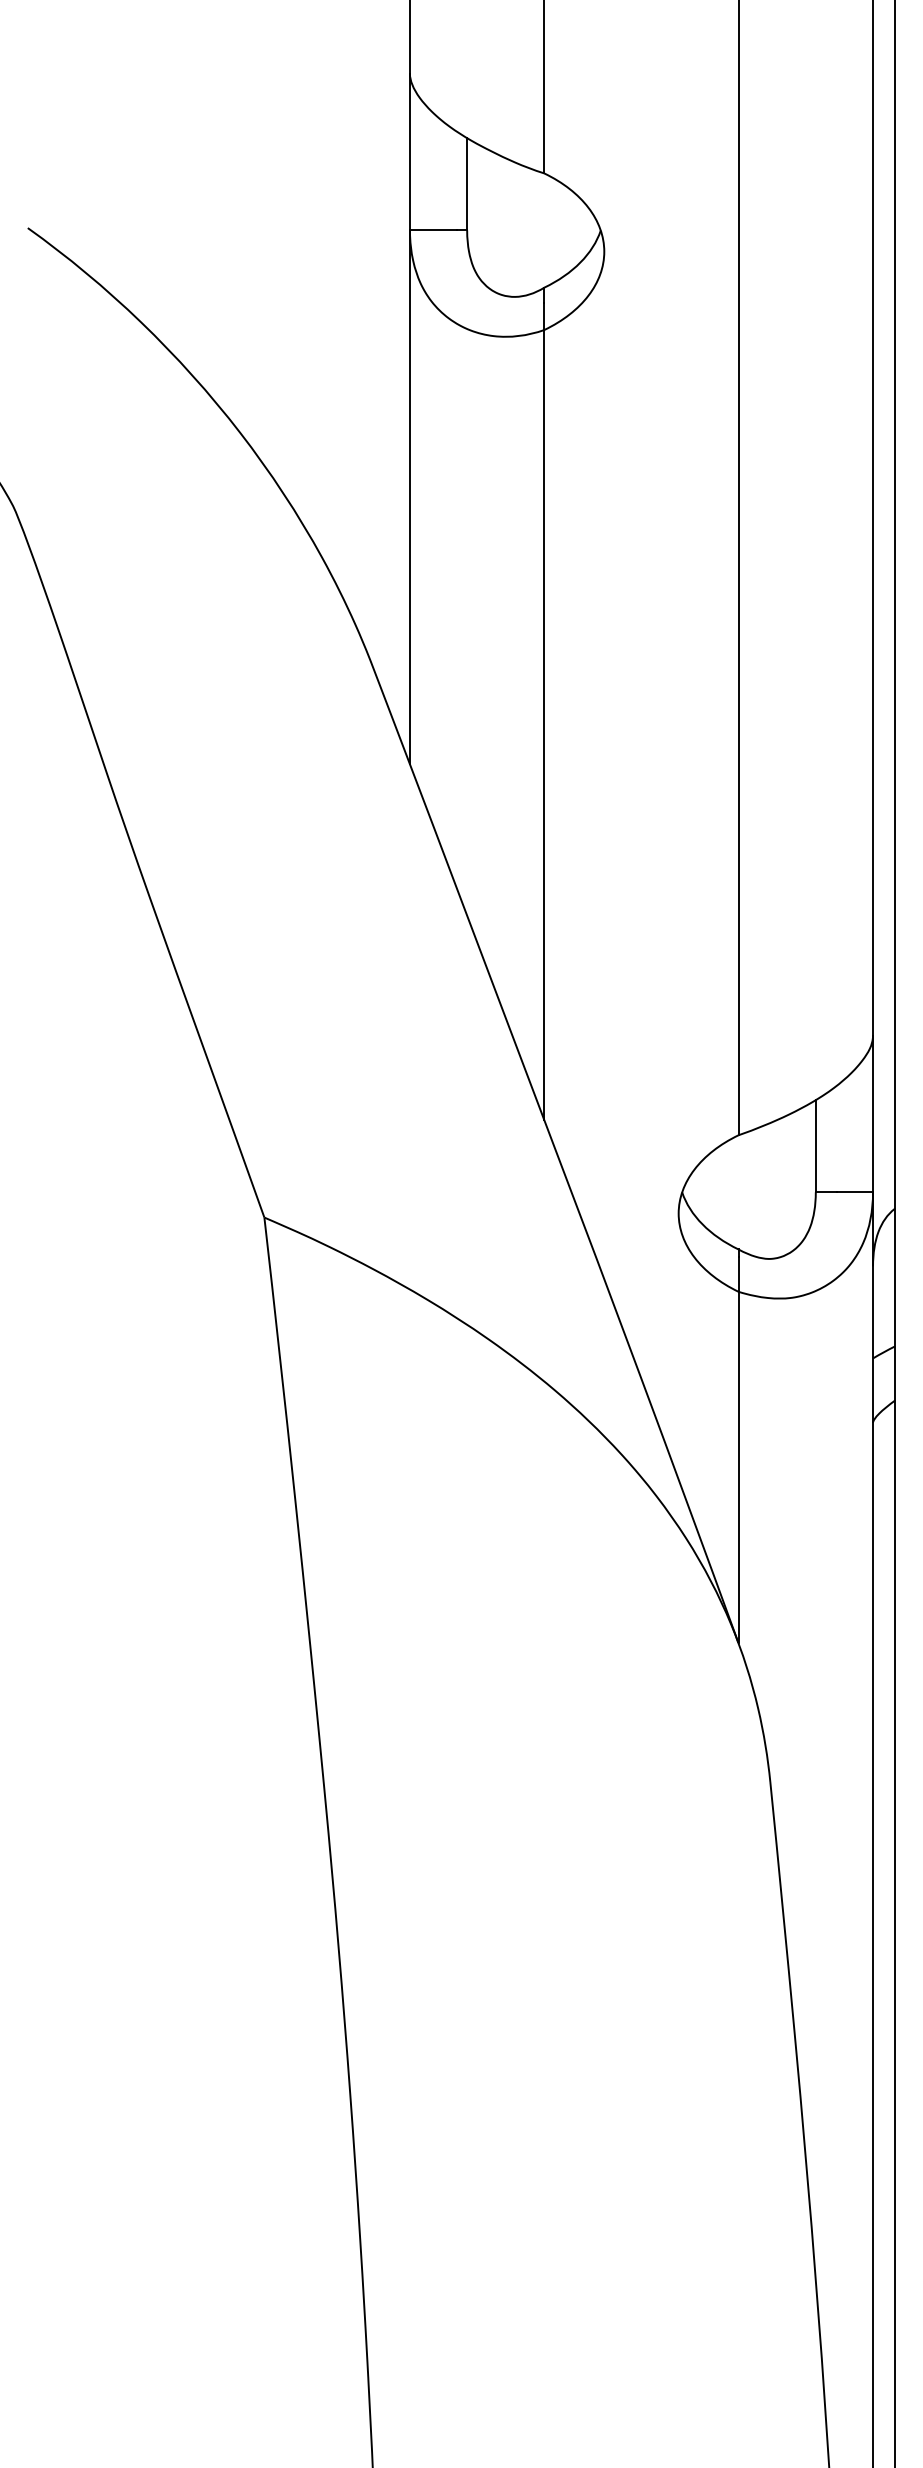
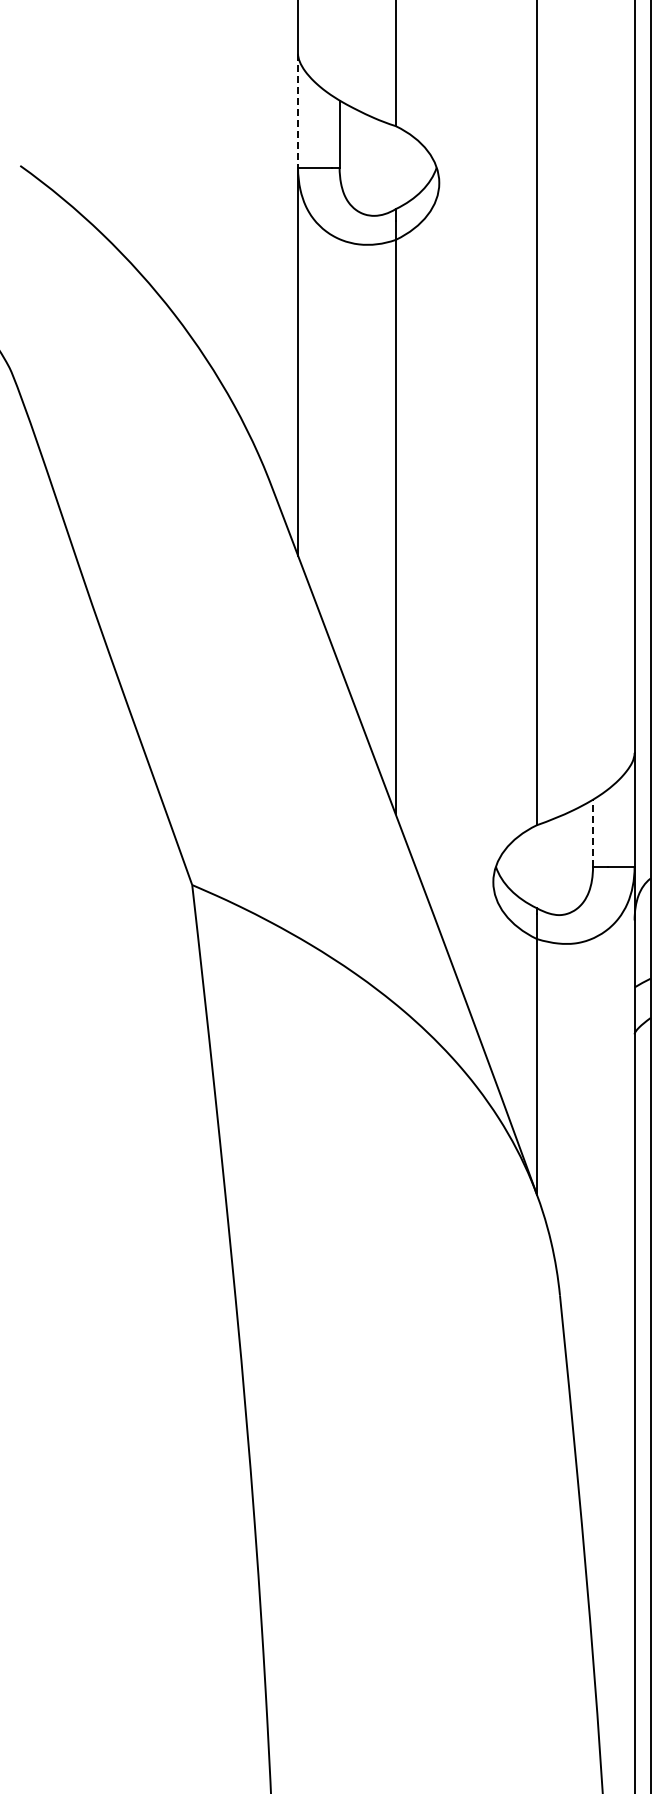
line: (410, 151) -> (298, 110), solid -> dashed
line: (816, 1145) -> (593, 832), solid -> dashed

